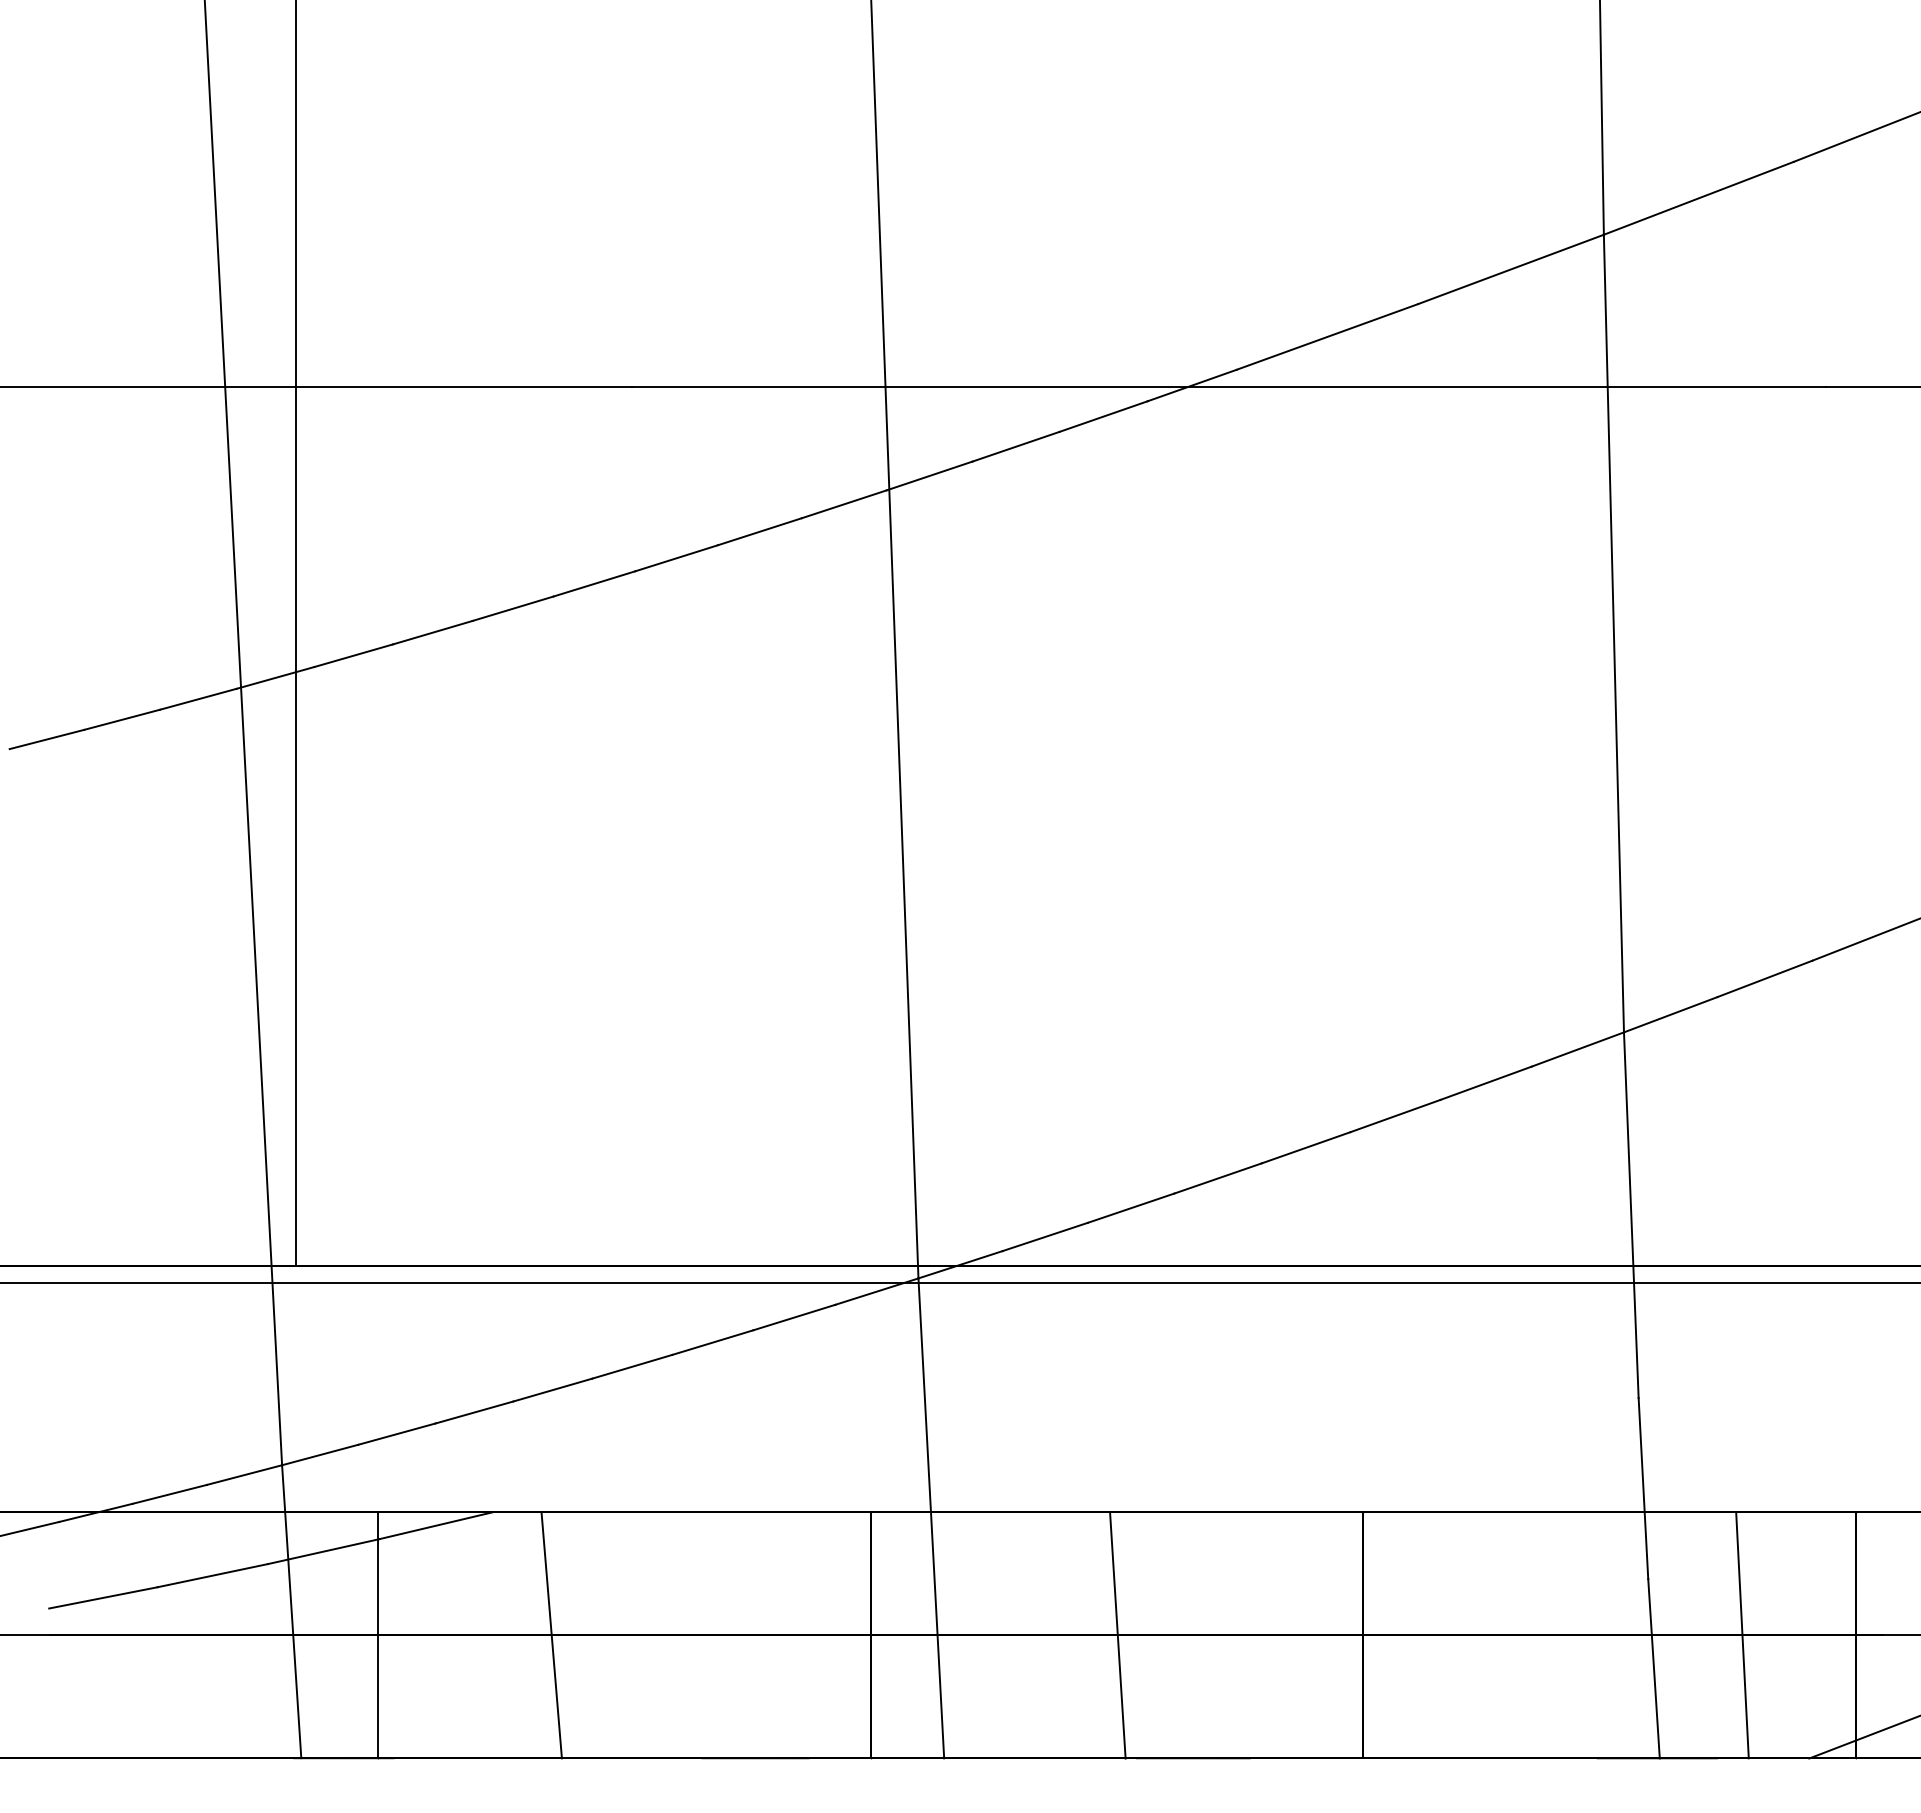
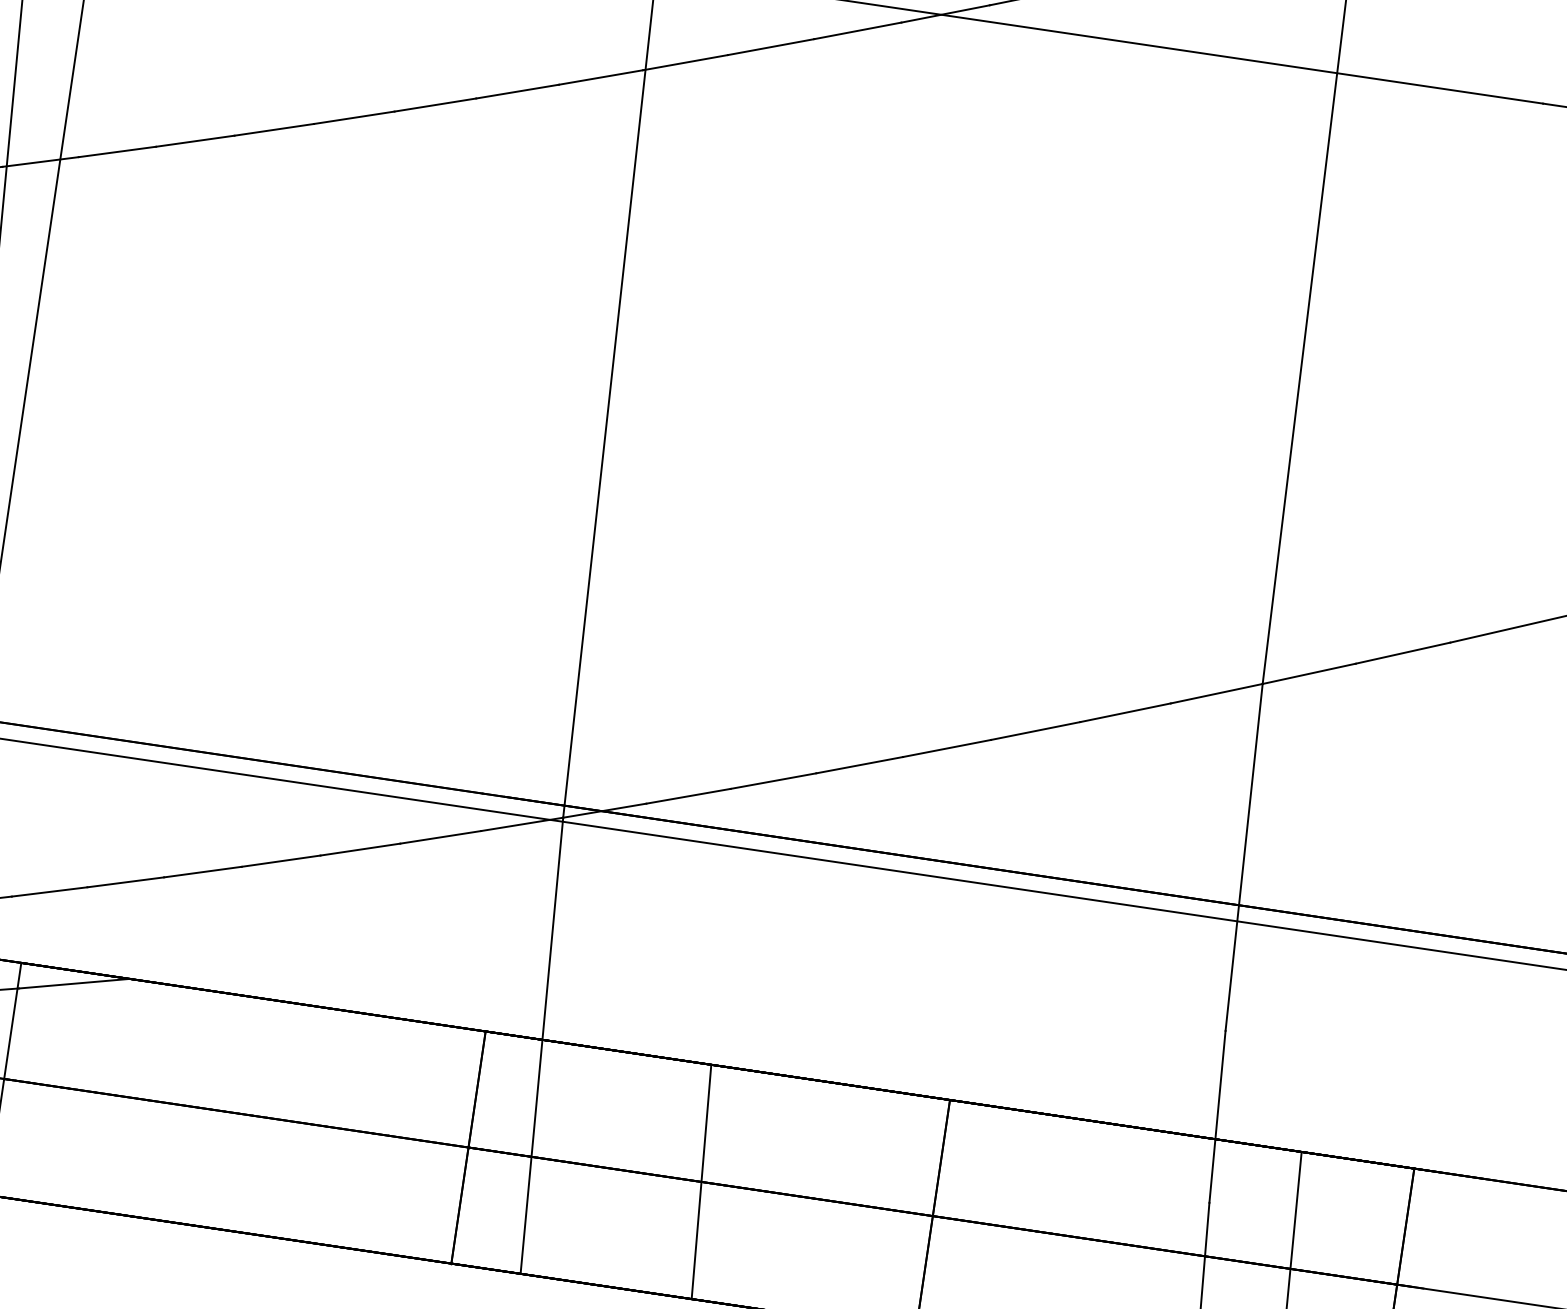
line: (551, 1635) -> (167, 1103), removed

